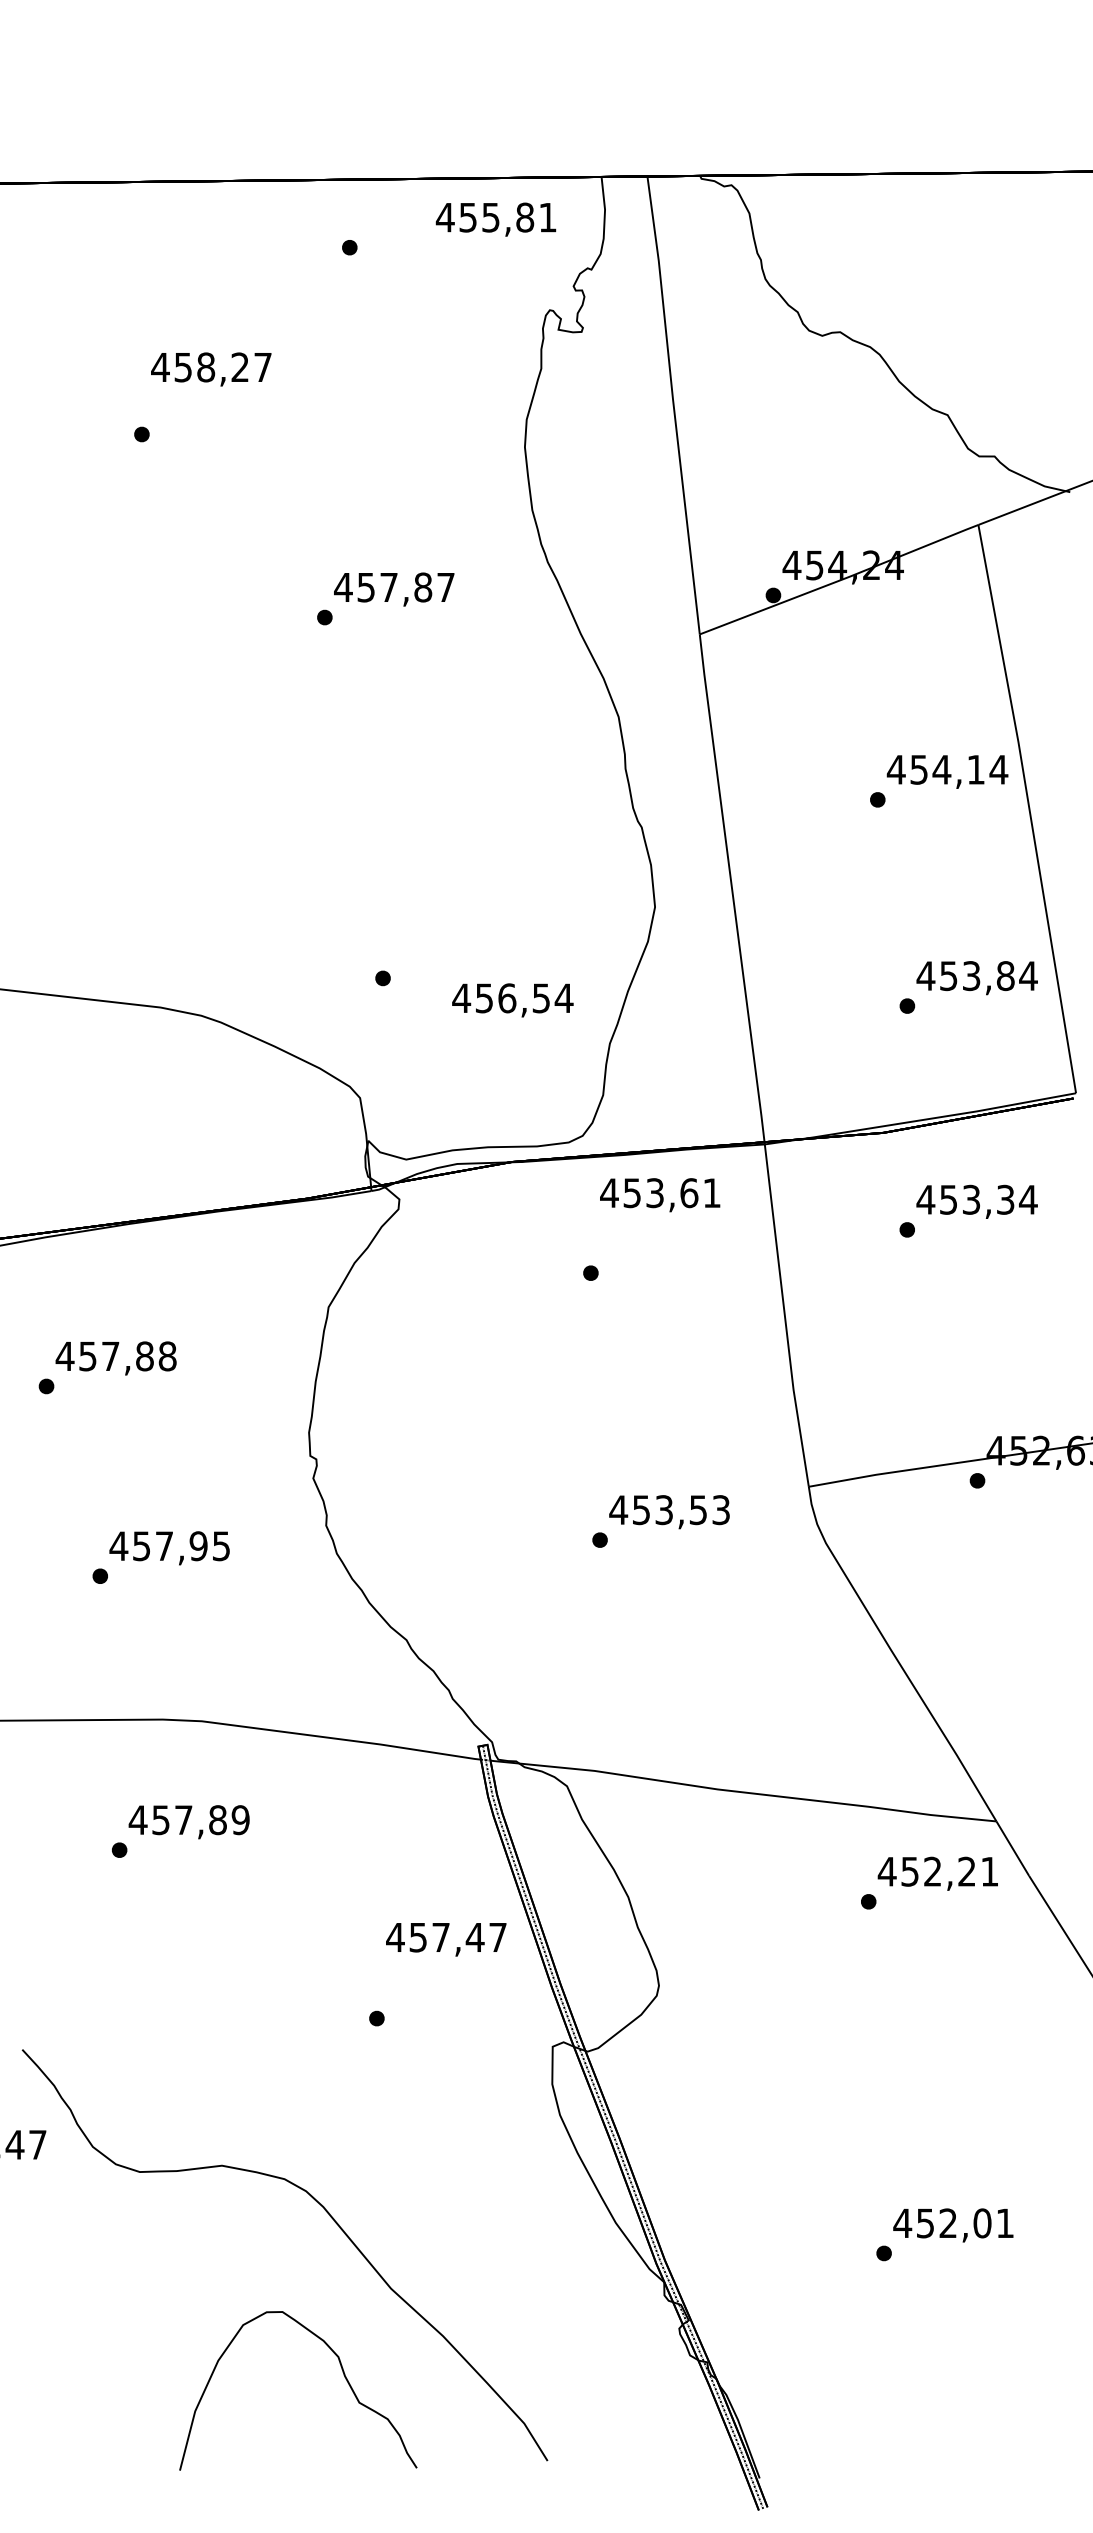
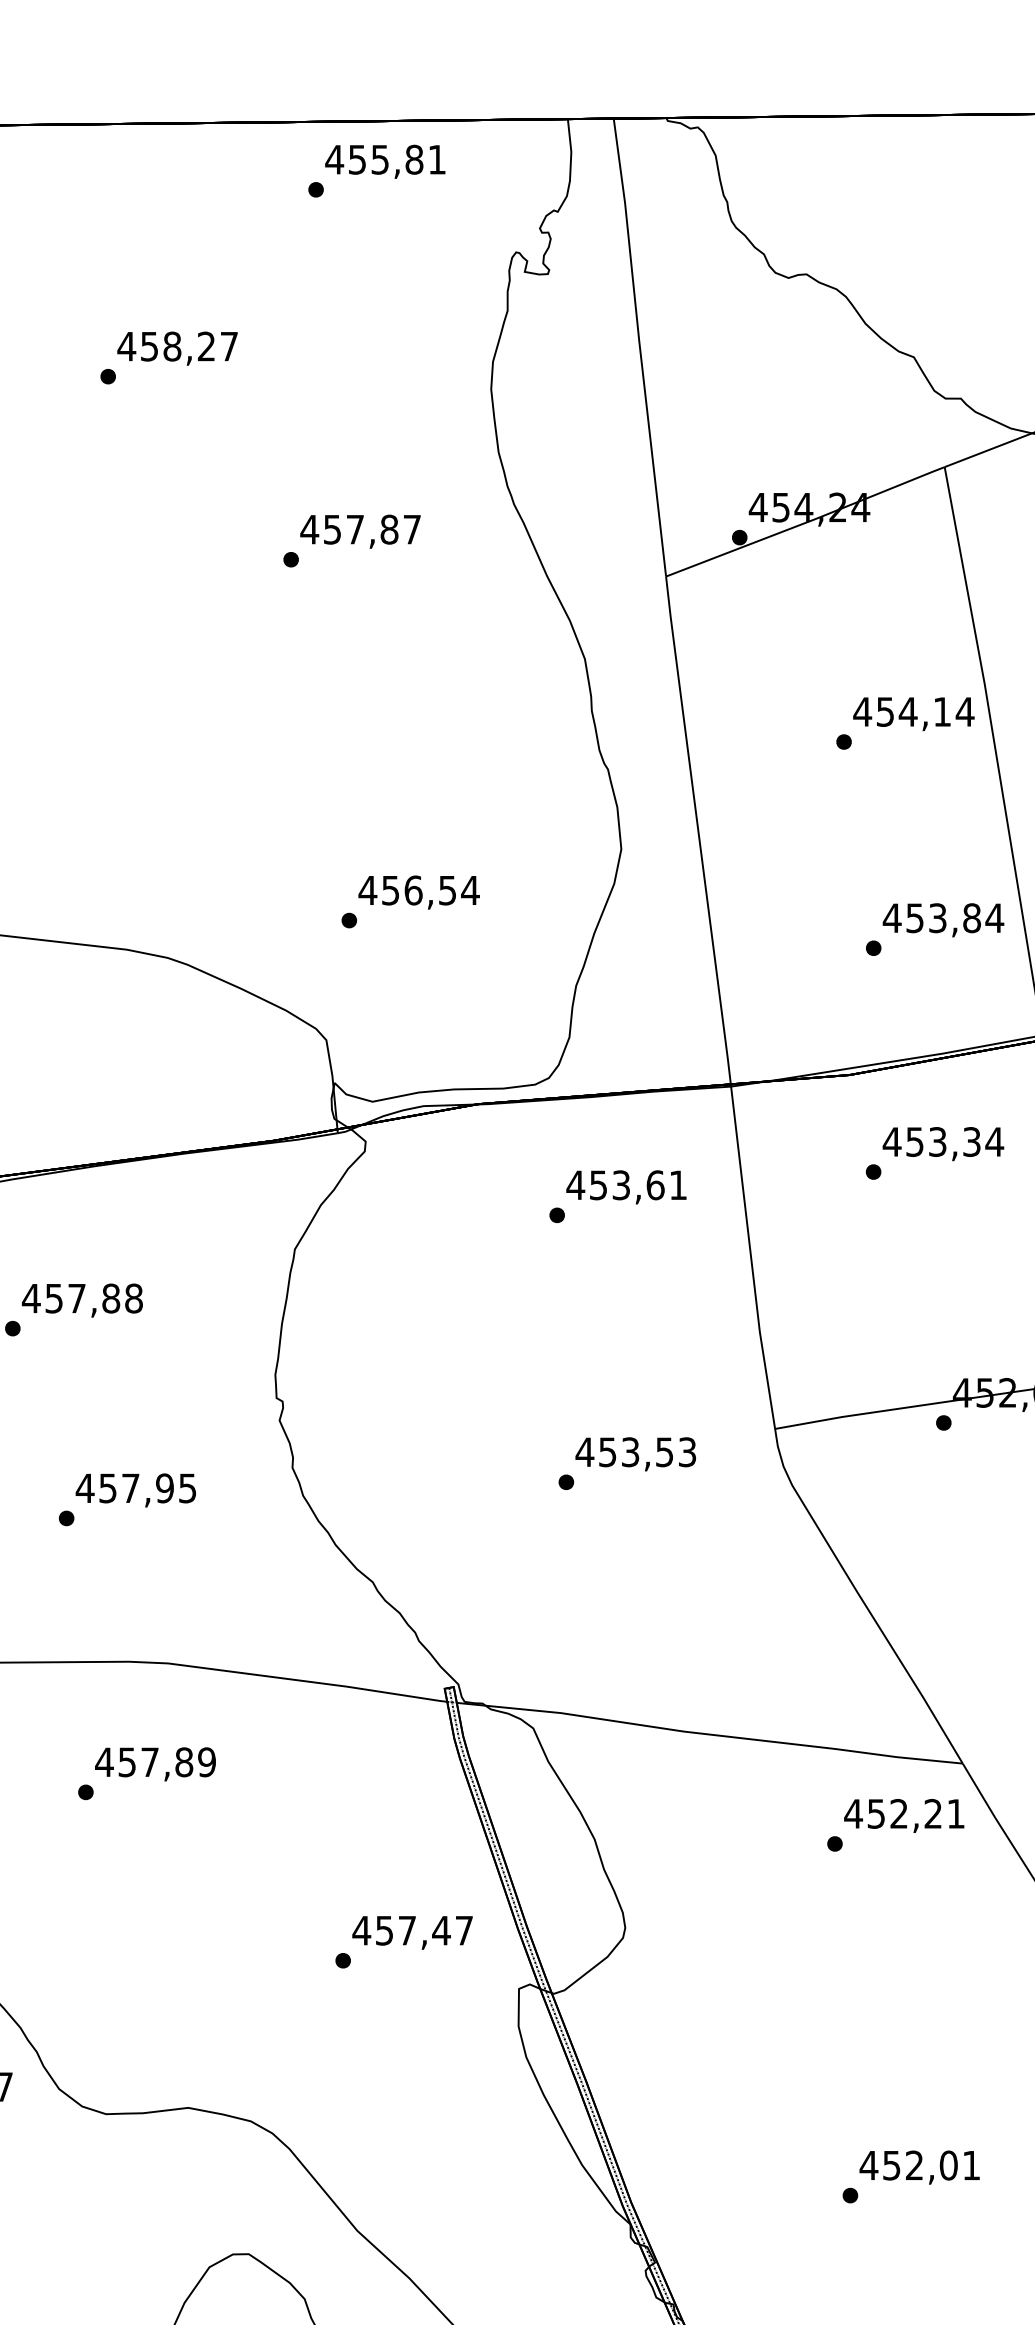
text: (495, 219) -> (384, 161), moved
text: (211, 369) -> (177, 348), moved
text: (512, 1000) -> (418, 892), moved
text: (660, 1195) -> (626, 1187), moved
text: (446, 1939) -> (412, 1932), moved

